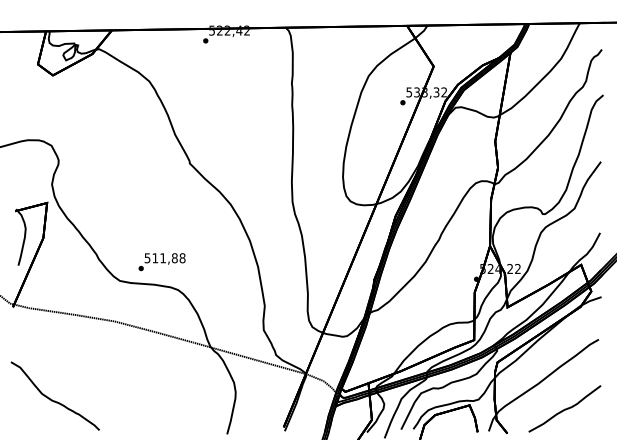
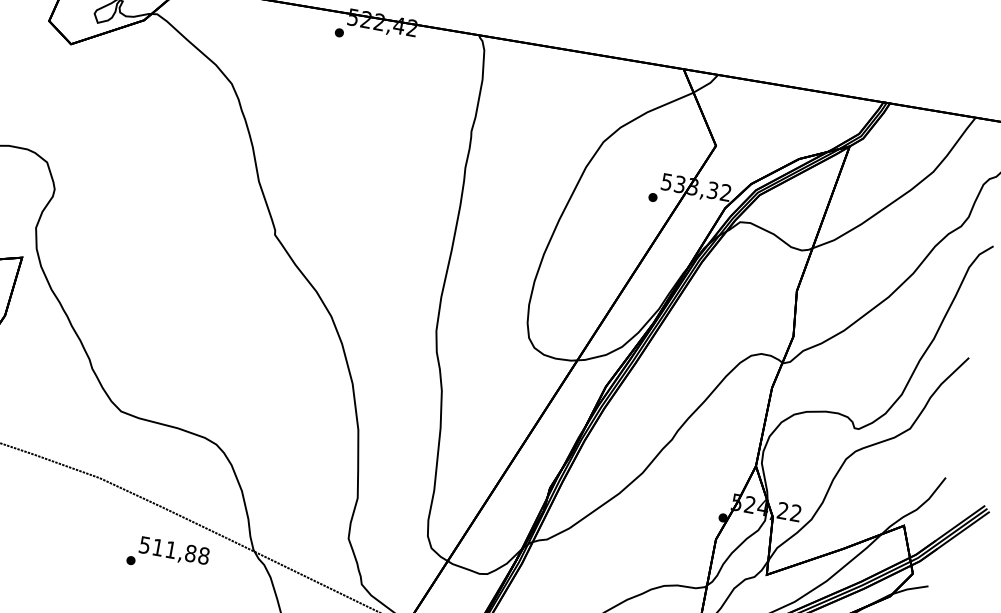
text: (161, 262) -> (167, 556), moved

